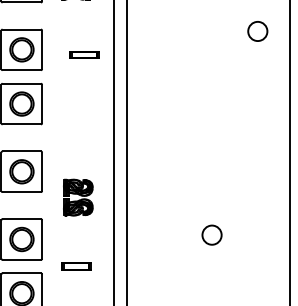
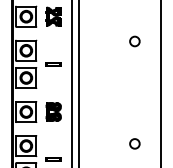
circle: (257, 31) -> (134, 41), moved
part: (83, 55) -> (53, 64), moved
part: (77, 196) -> (53, 111), moved
circle: (211, 234) -> (134, 143), moved

